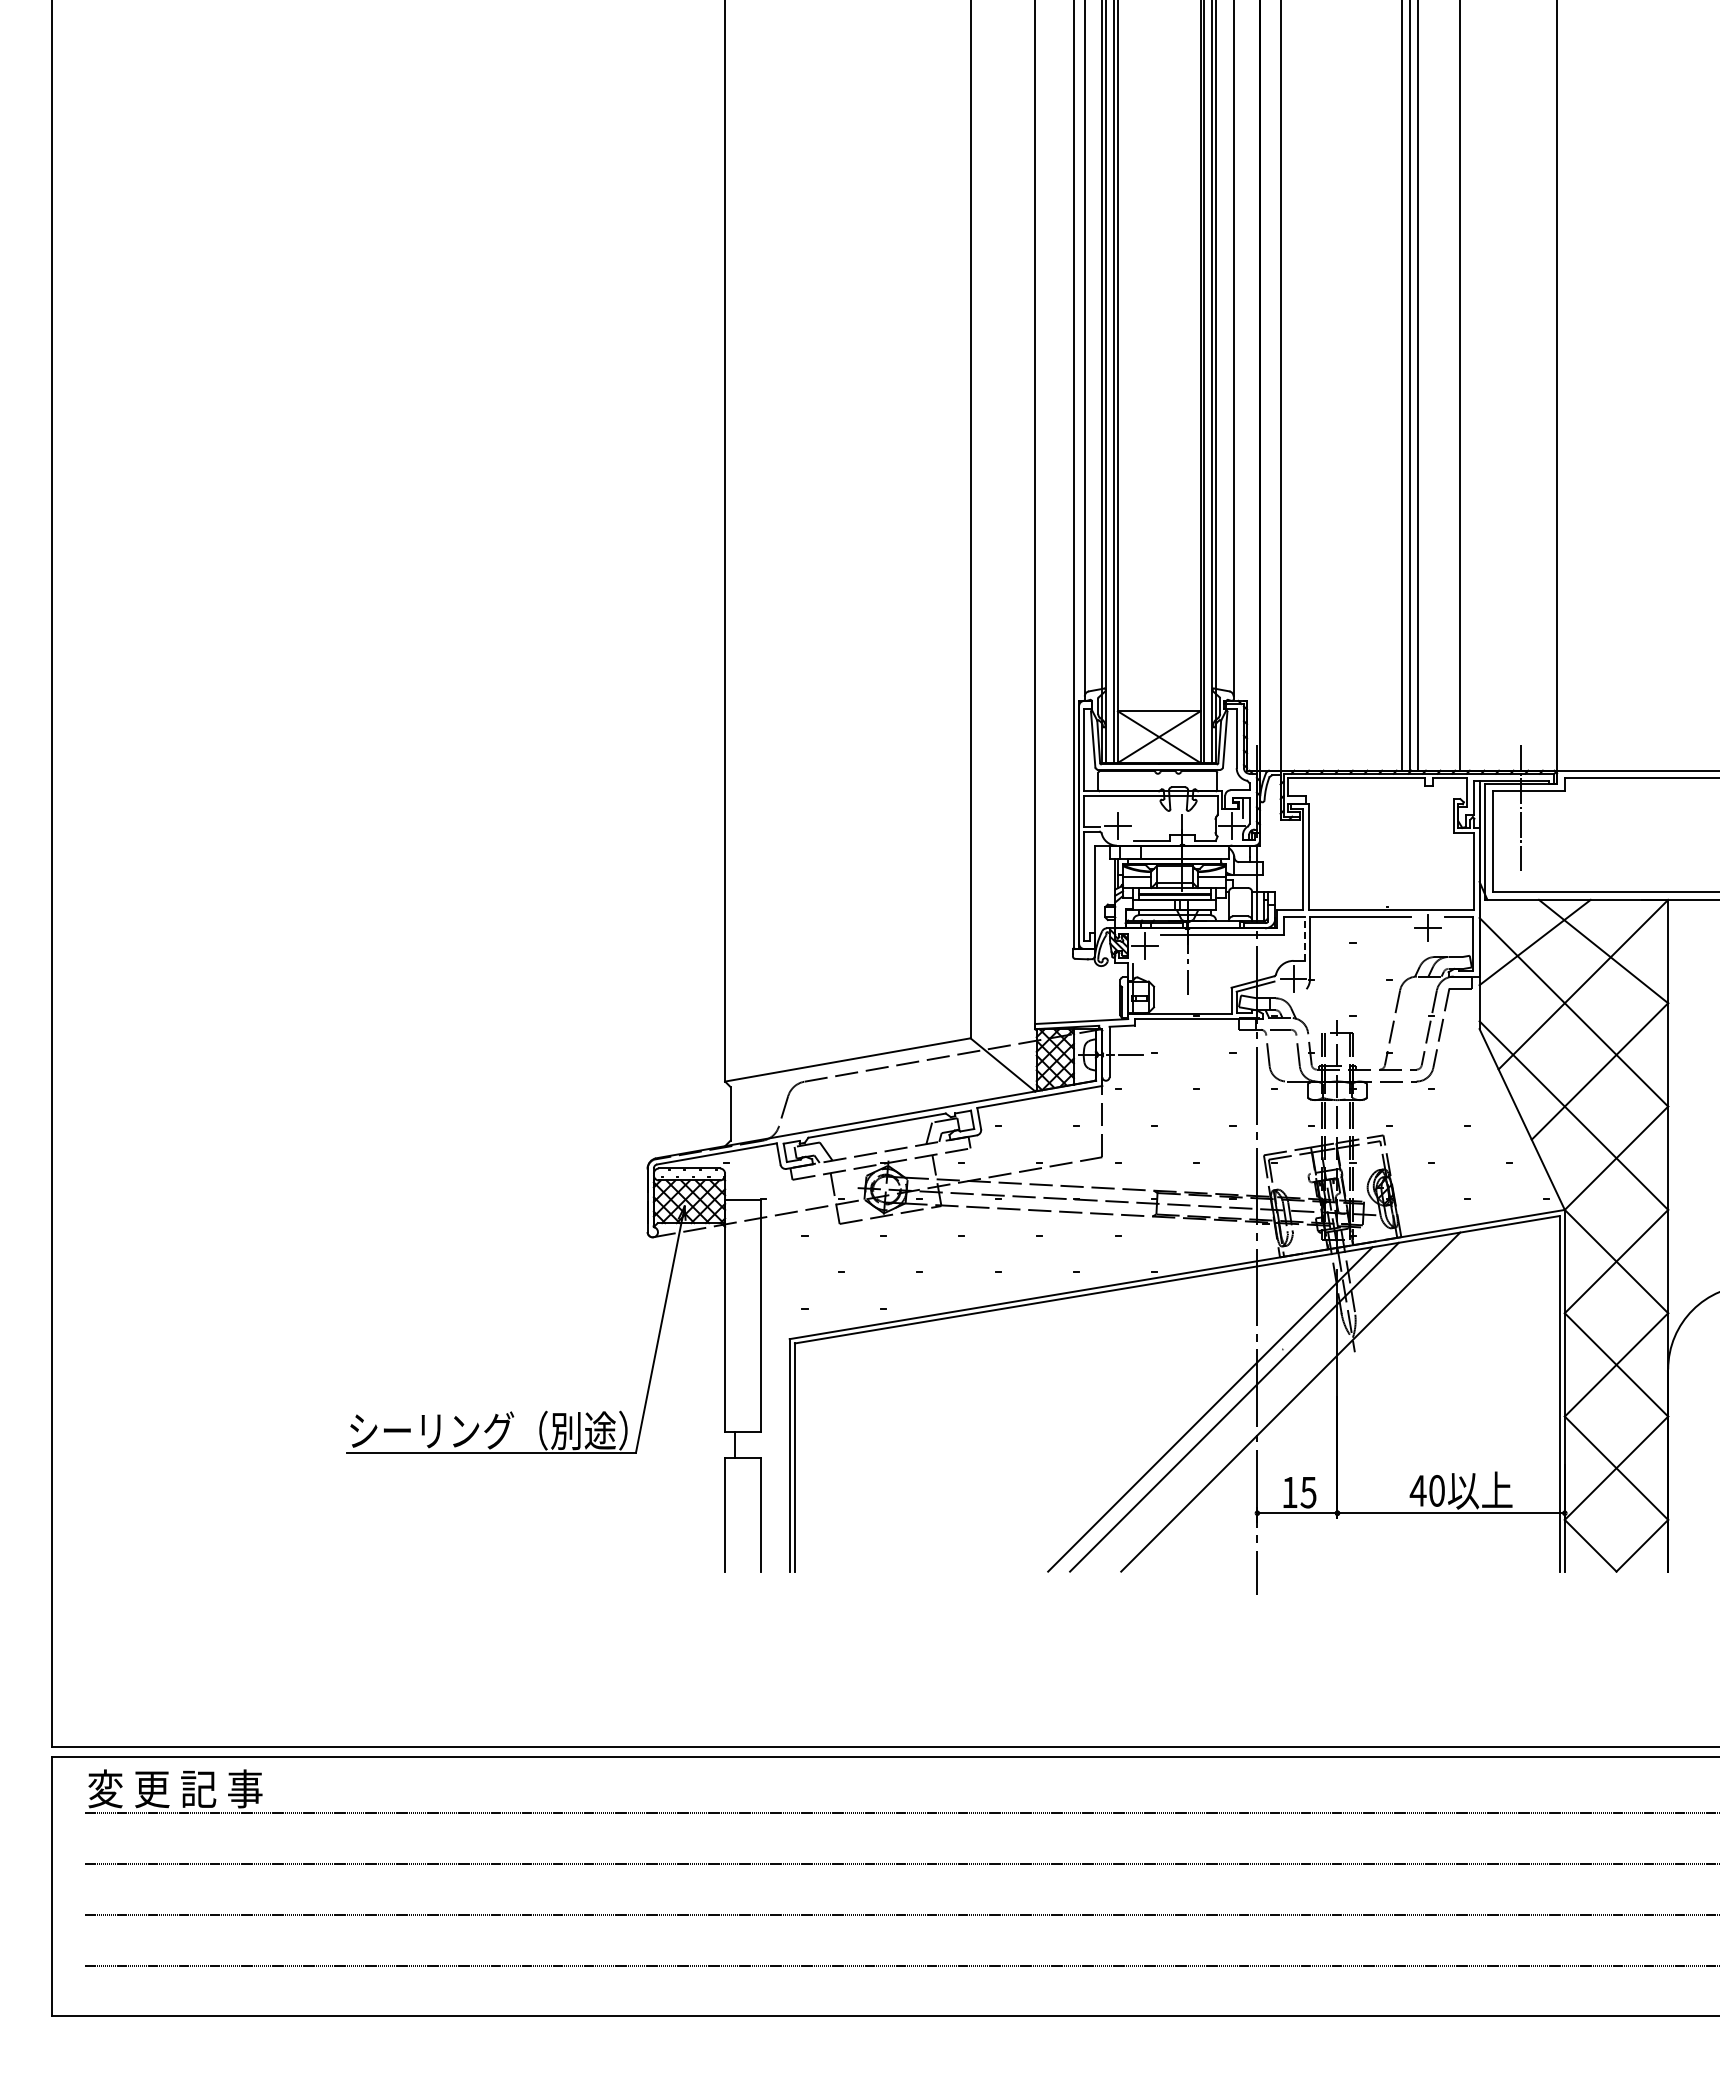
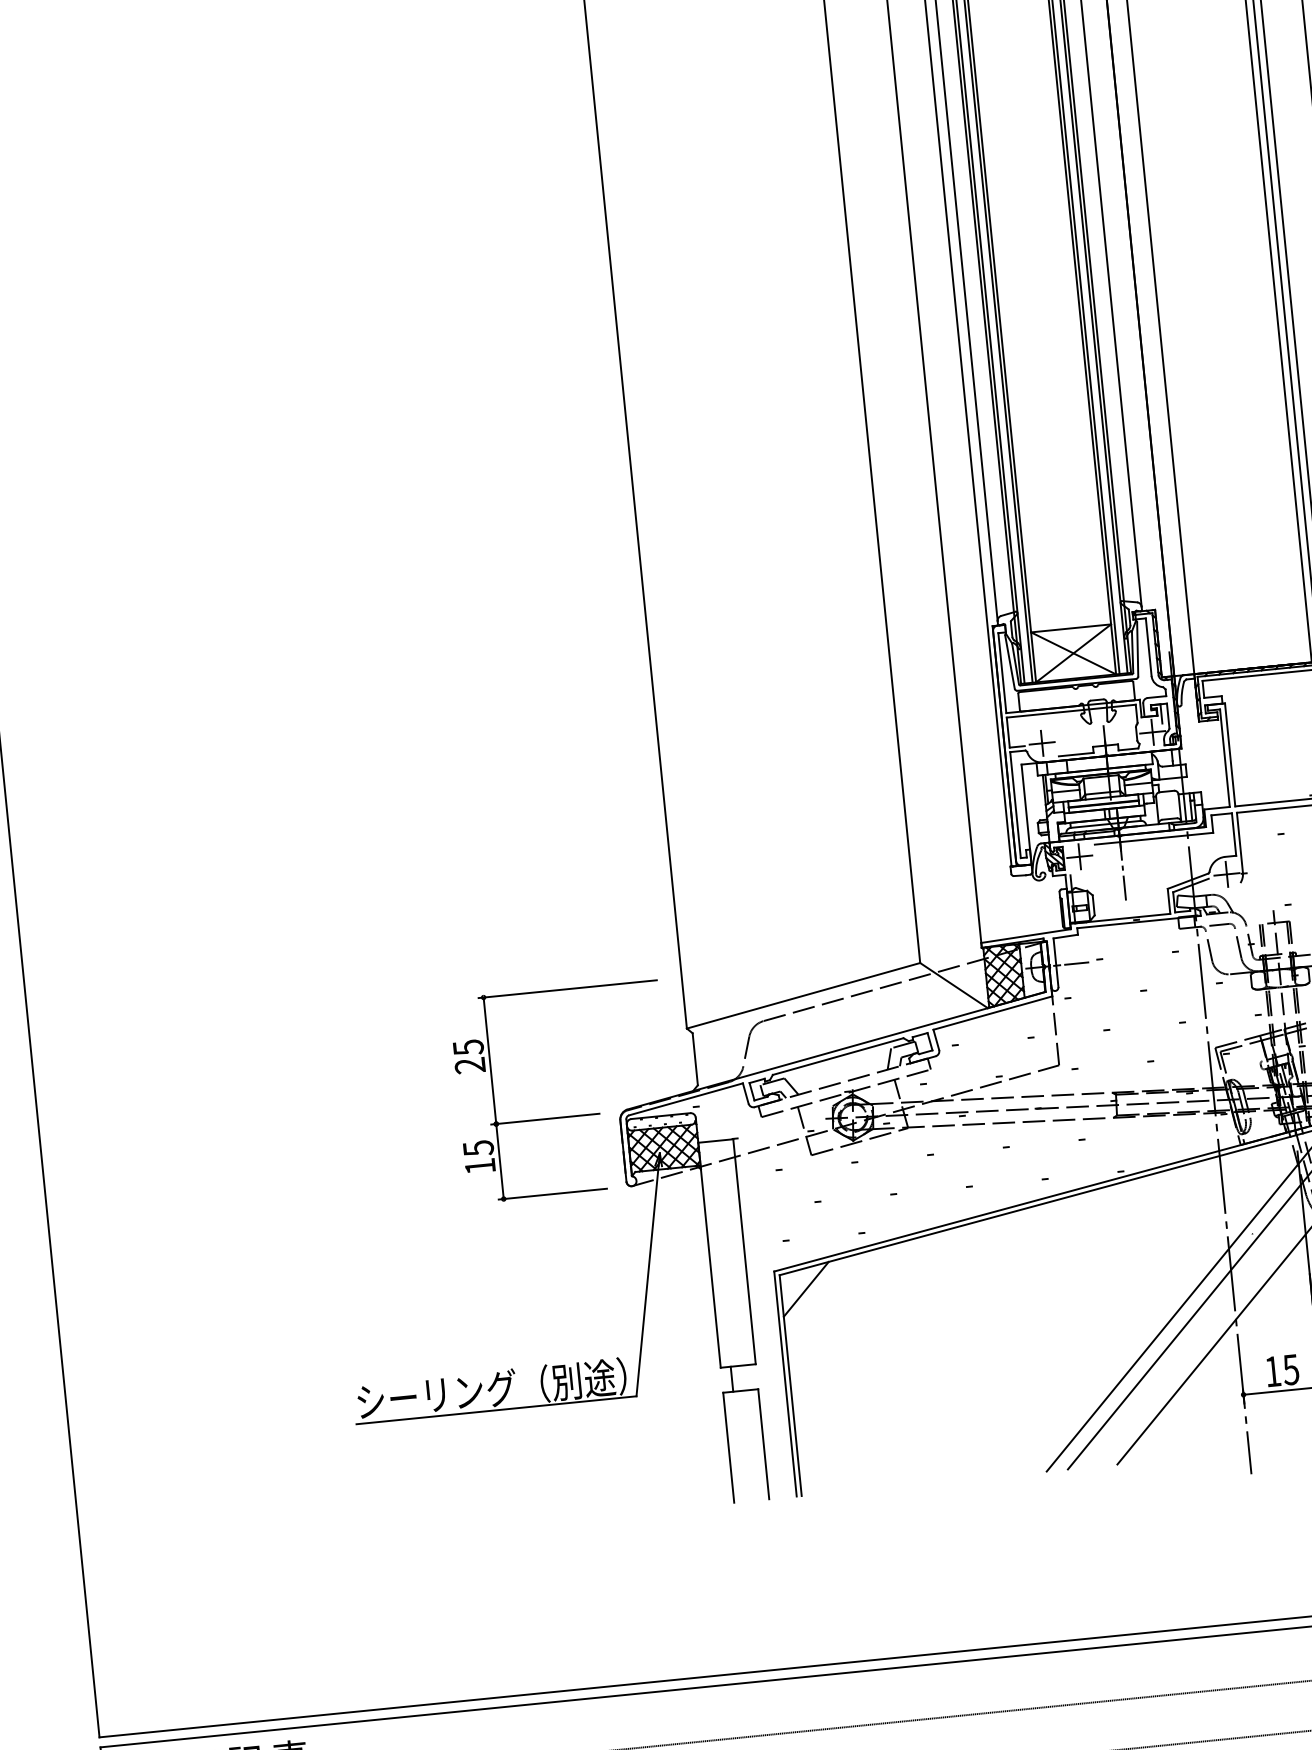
line: (1304, 938) -> (1233, 834), dashed -> solid
part: (591, 1159) -> (565, 1116), added
line: (820, 1360) -> (806, 1289), added

